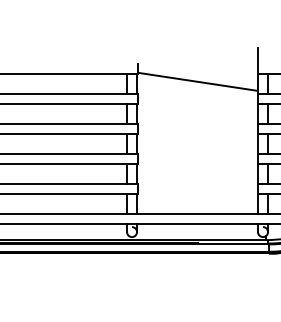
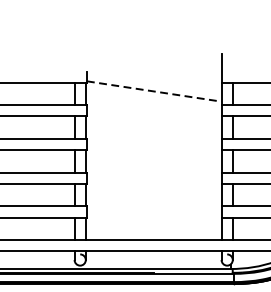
line: (198, 81) -> (154, 91), solid -> dashed

